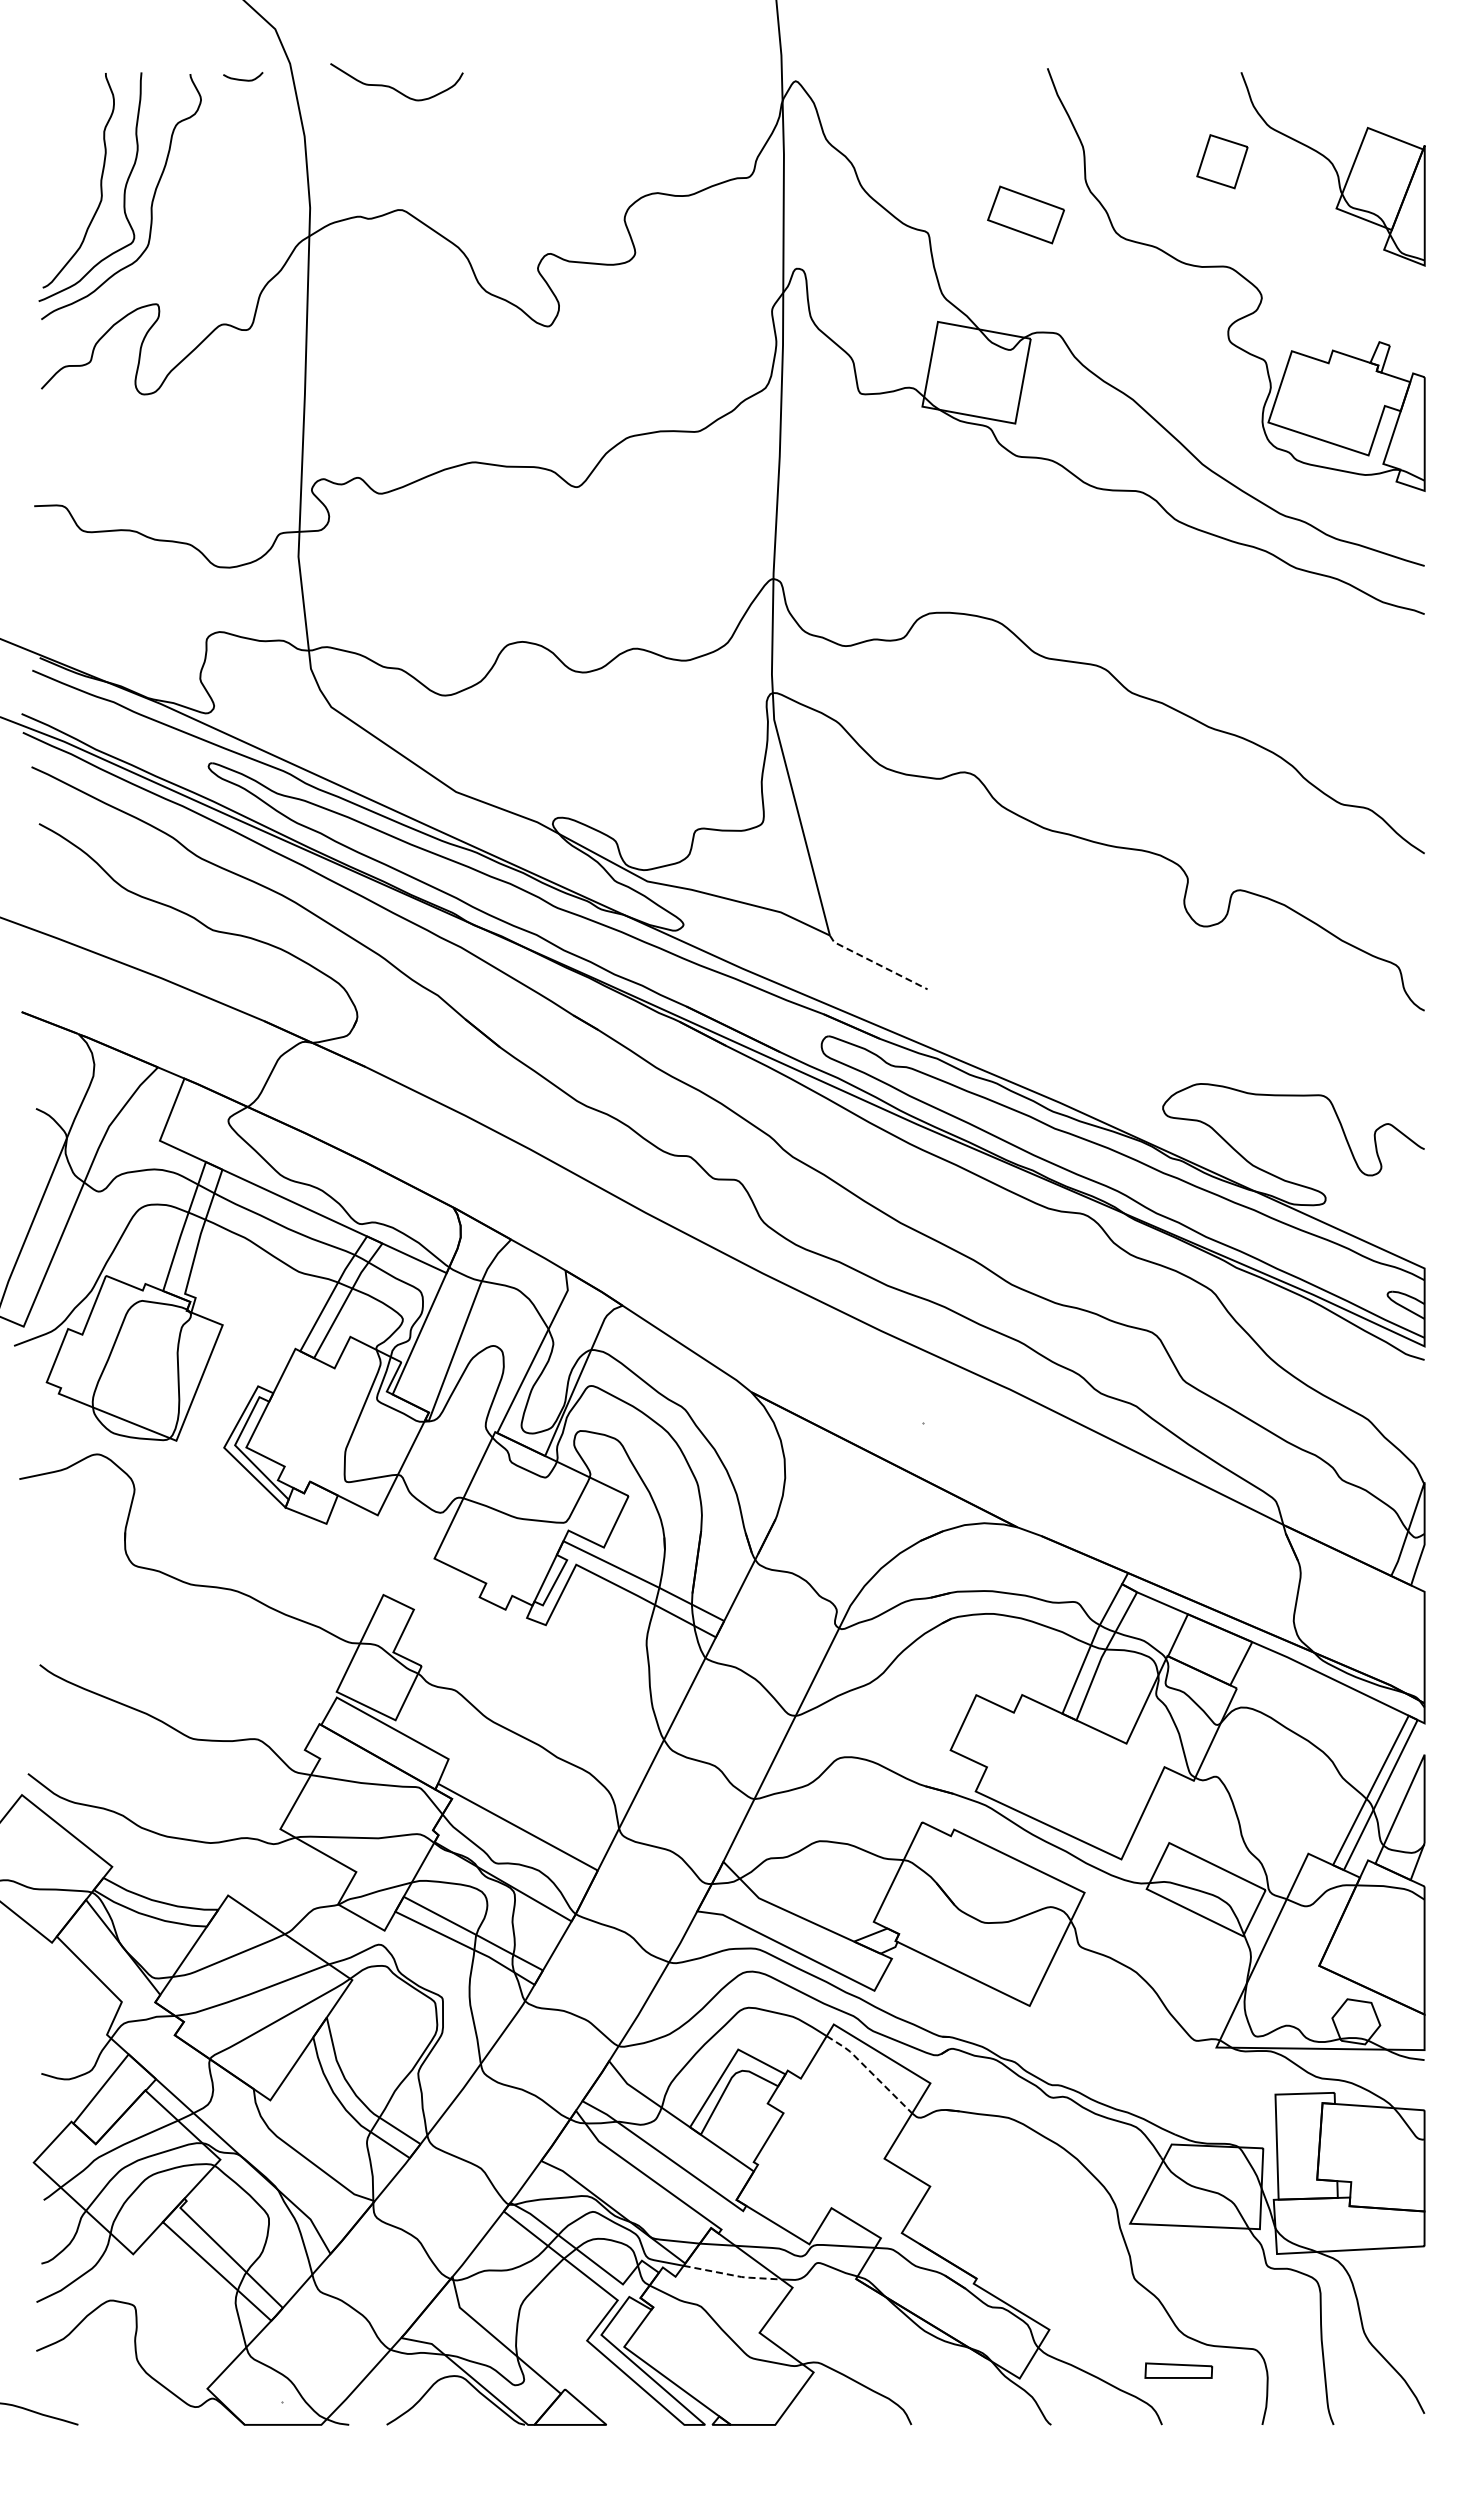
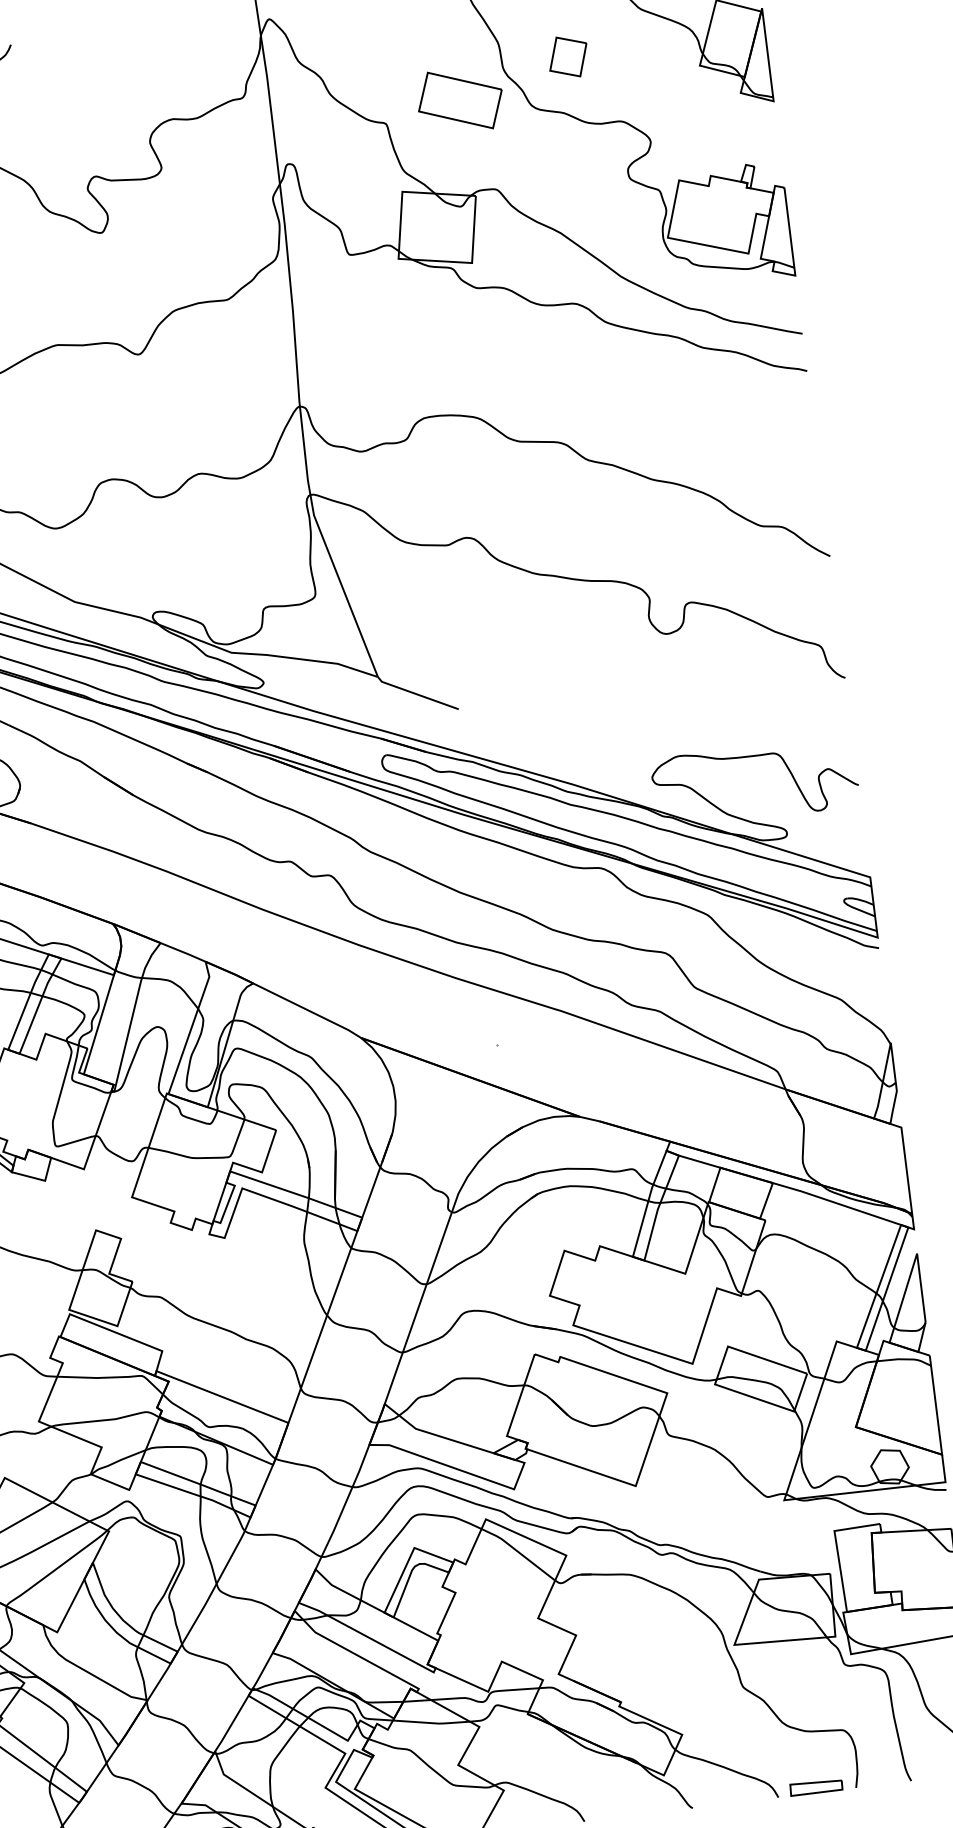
part: (1222, 161) -> (568, 56), moved
part: (1025, 214) -> (459, 100), size x1.43
line: (876, 963) -> (416, 694), dashed -> solid
line: (870, 2071) -> (518, 1552), dashed -> solid
line: (733, 2275) -> (432, 1723), dashed -> solid
part: (1178, 2370) -> (816, 1787), moved

